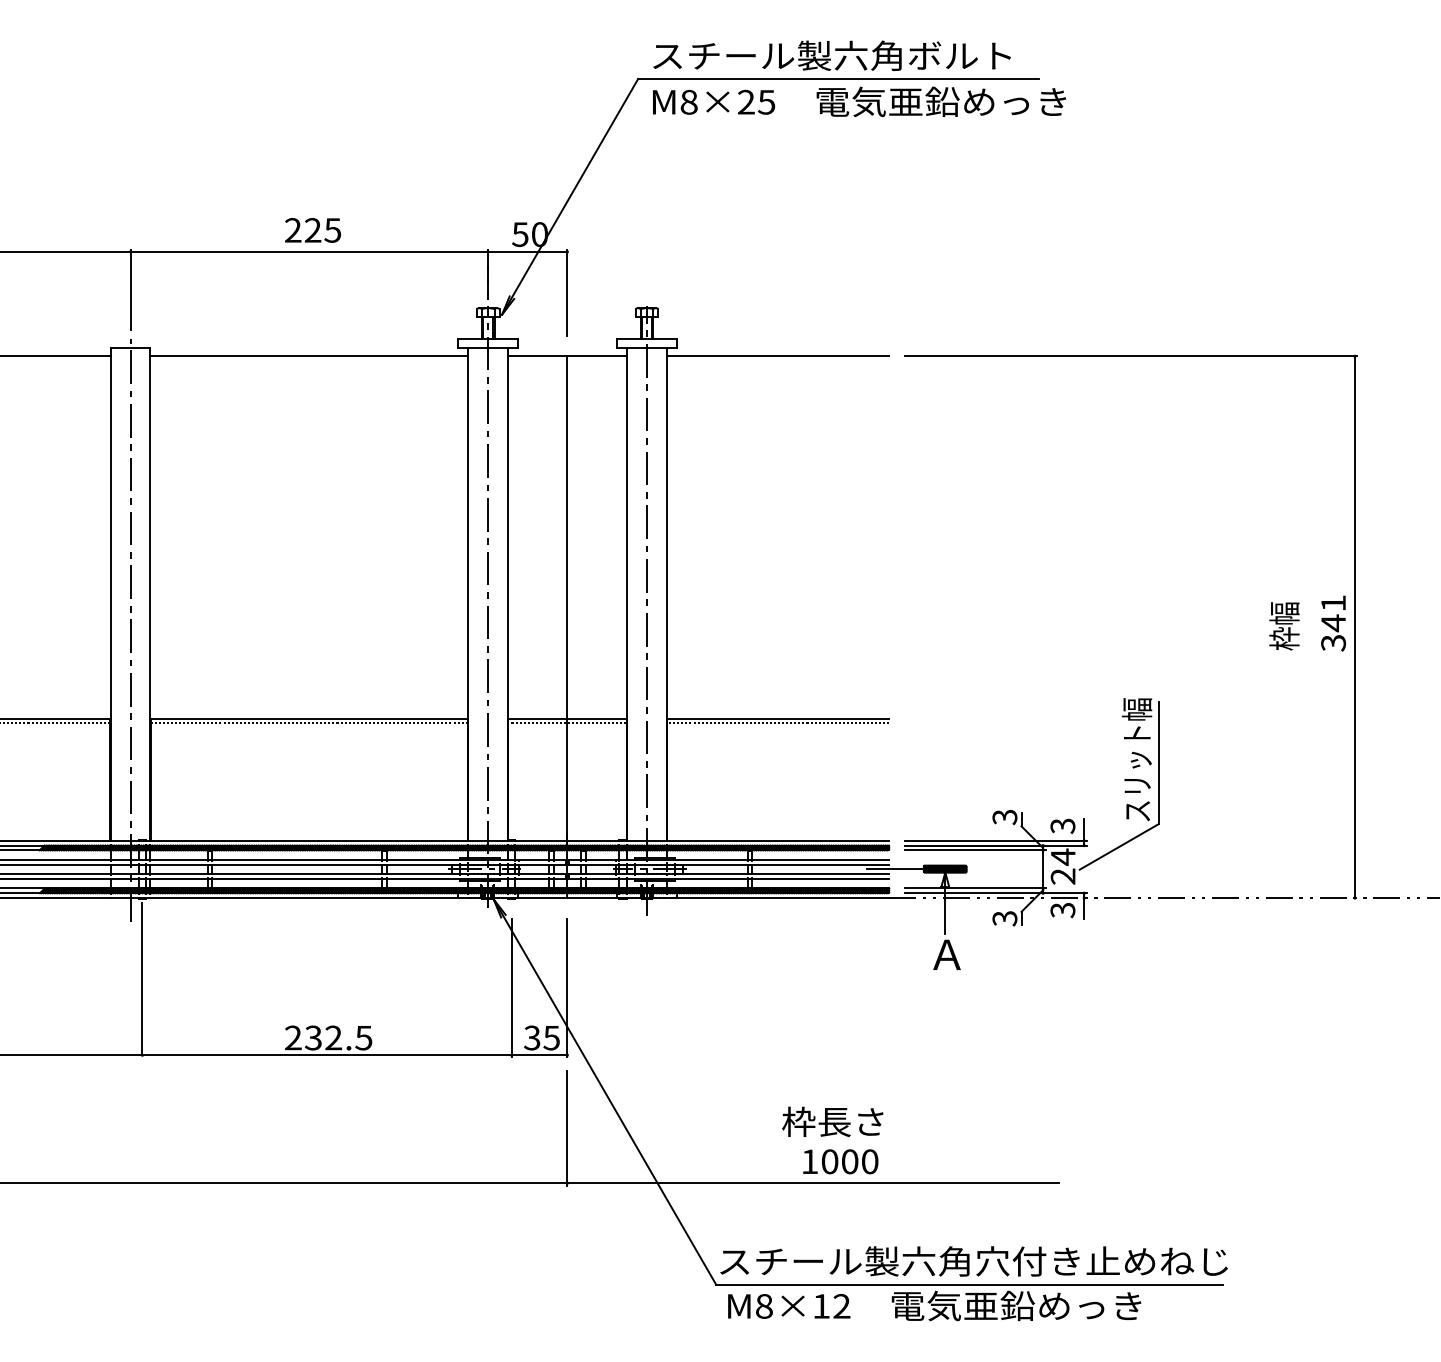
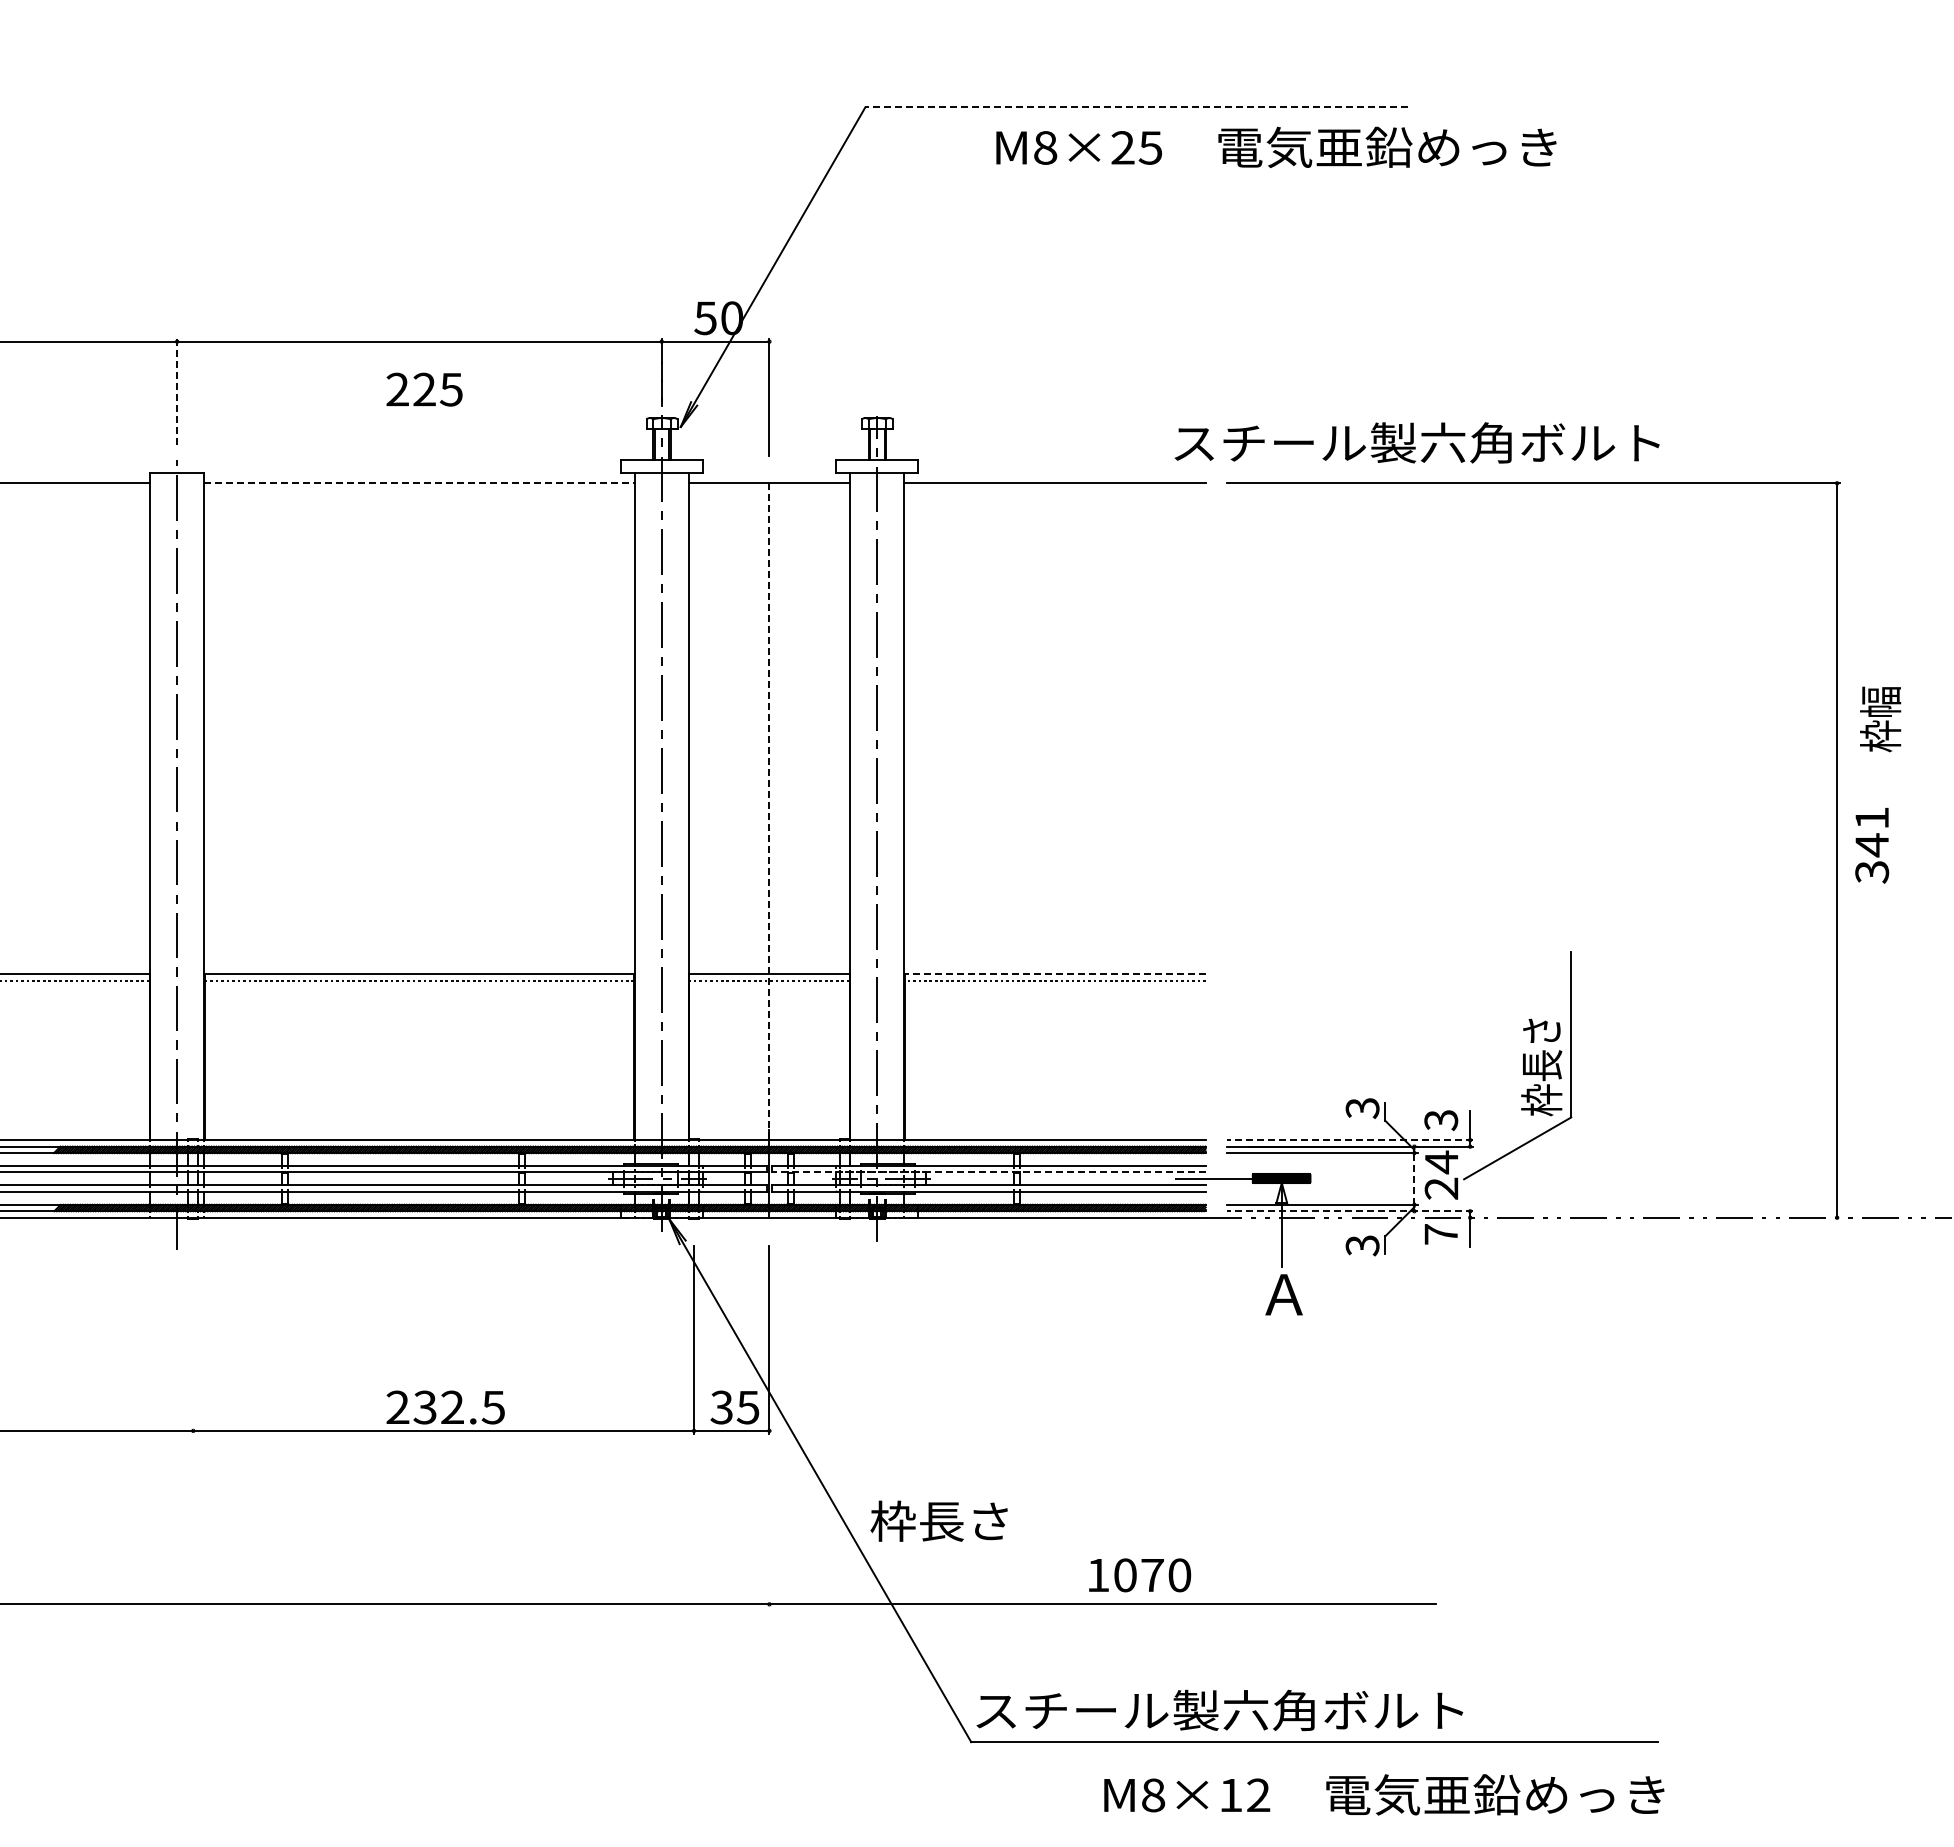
text: (831, 55) -> (1416, 442), moved
line: (838, 79) -> (1136, 107), solid -> dashed
text: (859, 101) -> (1276, 147), moved
text: (312, 230) -> (424, 389), moved
line: (130, 290) -> (177, 394), solid -> dashed
line: (309, 356) -> (419, 483), solid -> dashed
line: (567, 601) -> (769, 815), solid -> dashed
text: (1333, 623) -> (1872, 845), moved
text: (1284, 626) -> (1880, 719), moved
line: (777, 718) -> (1054, 974), solid -> dashed
text: (1136, 760) -> (1541, 1031), スリット幅 -> 枠長さ
line: (995, 841) -> (1349, 1140), solid -> dashed
line: (728, 864) -> (988, 1172), solid -> dashed
line: (1043, 869) -> (1414, 1178), solid -> dashed
line: (995, 893) -> (1349, 1211), solid -> dashed
text: (1063, 910) -> (1441, 1234), 3 -> 7
line: (142, 978) -> (193, 1326), removed
text: (832, 1121) -> (938, 1520), moved
line: (567, 1127) -> (769, 1529), removed
text: (849, 1161) -> (1152, 1575), 1000 -> 1070
text: (1101, 1261) -> (1493, 1710), スチール製六角穴付き止めねじ -> スチール製六角ボルト
text: (934, 1305) -> (1384, 1794), moved

